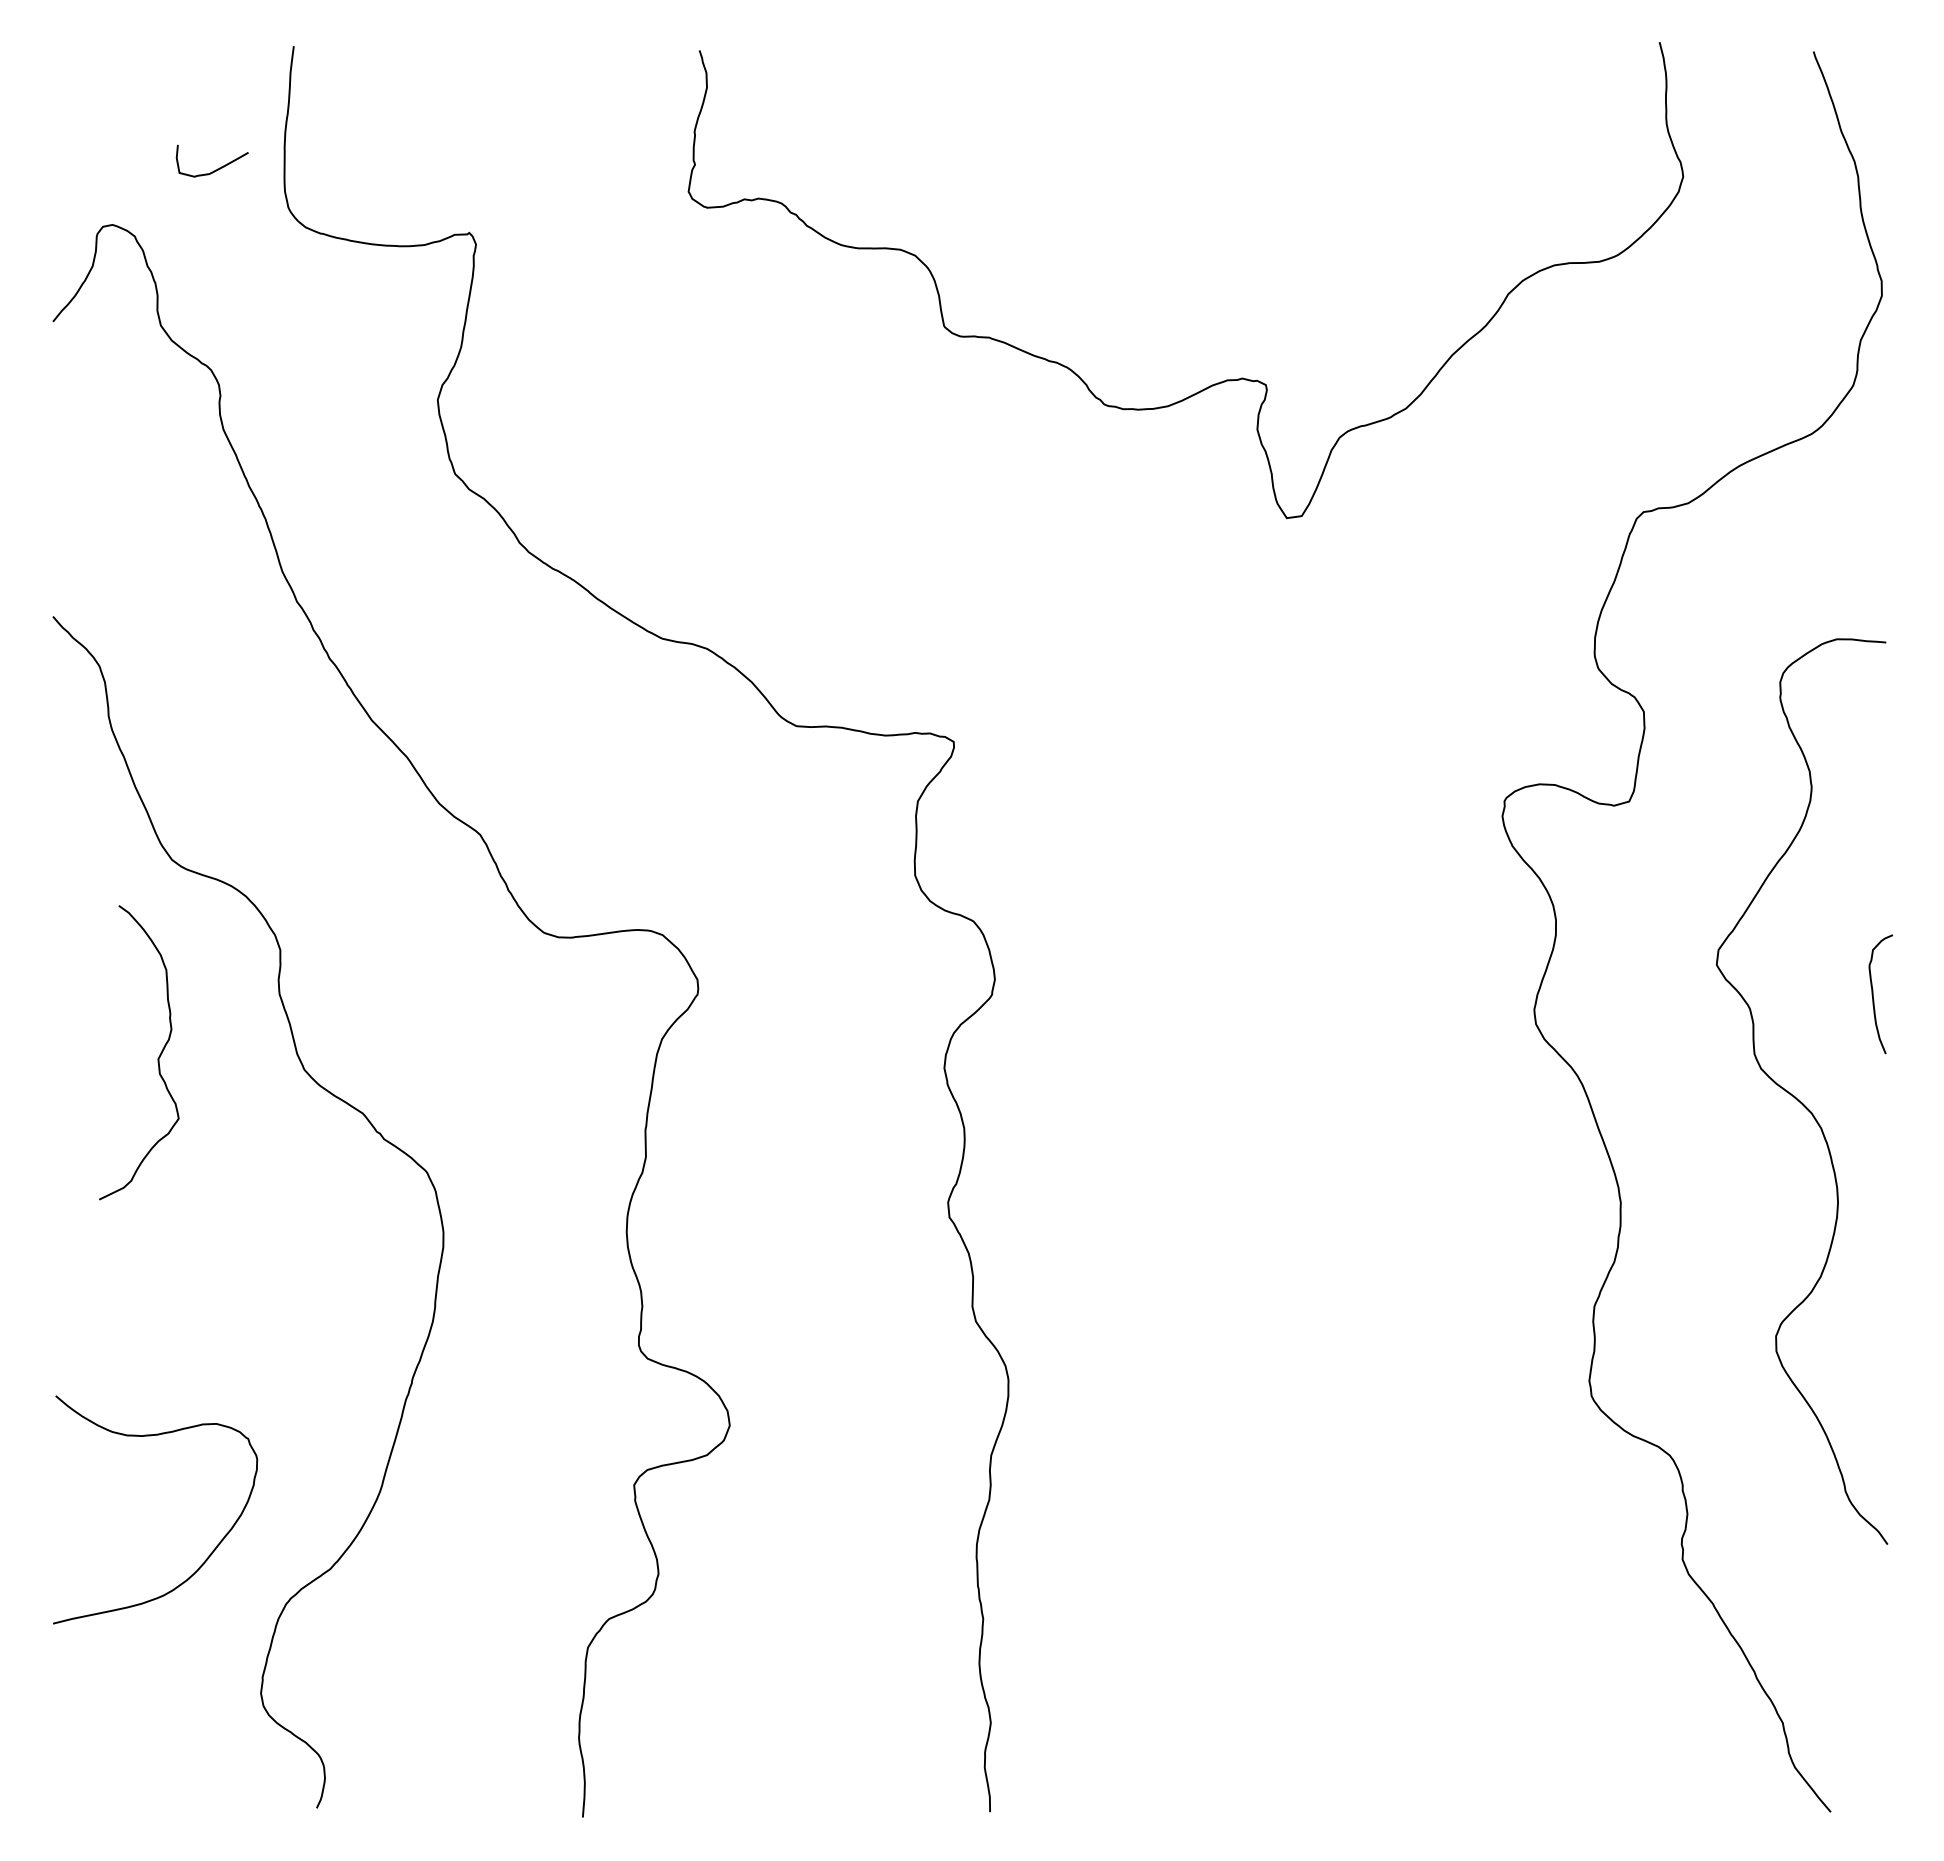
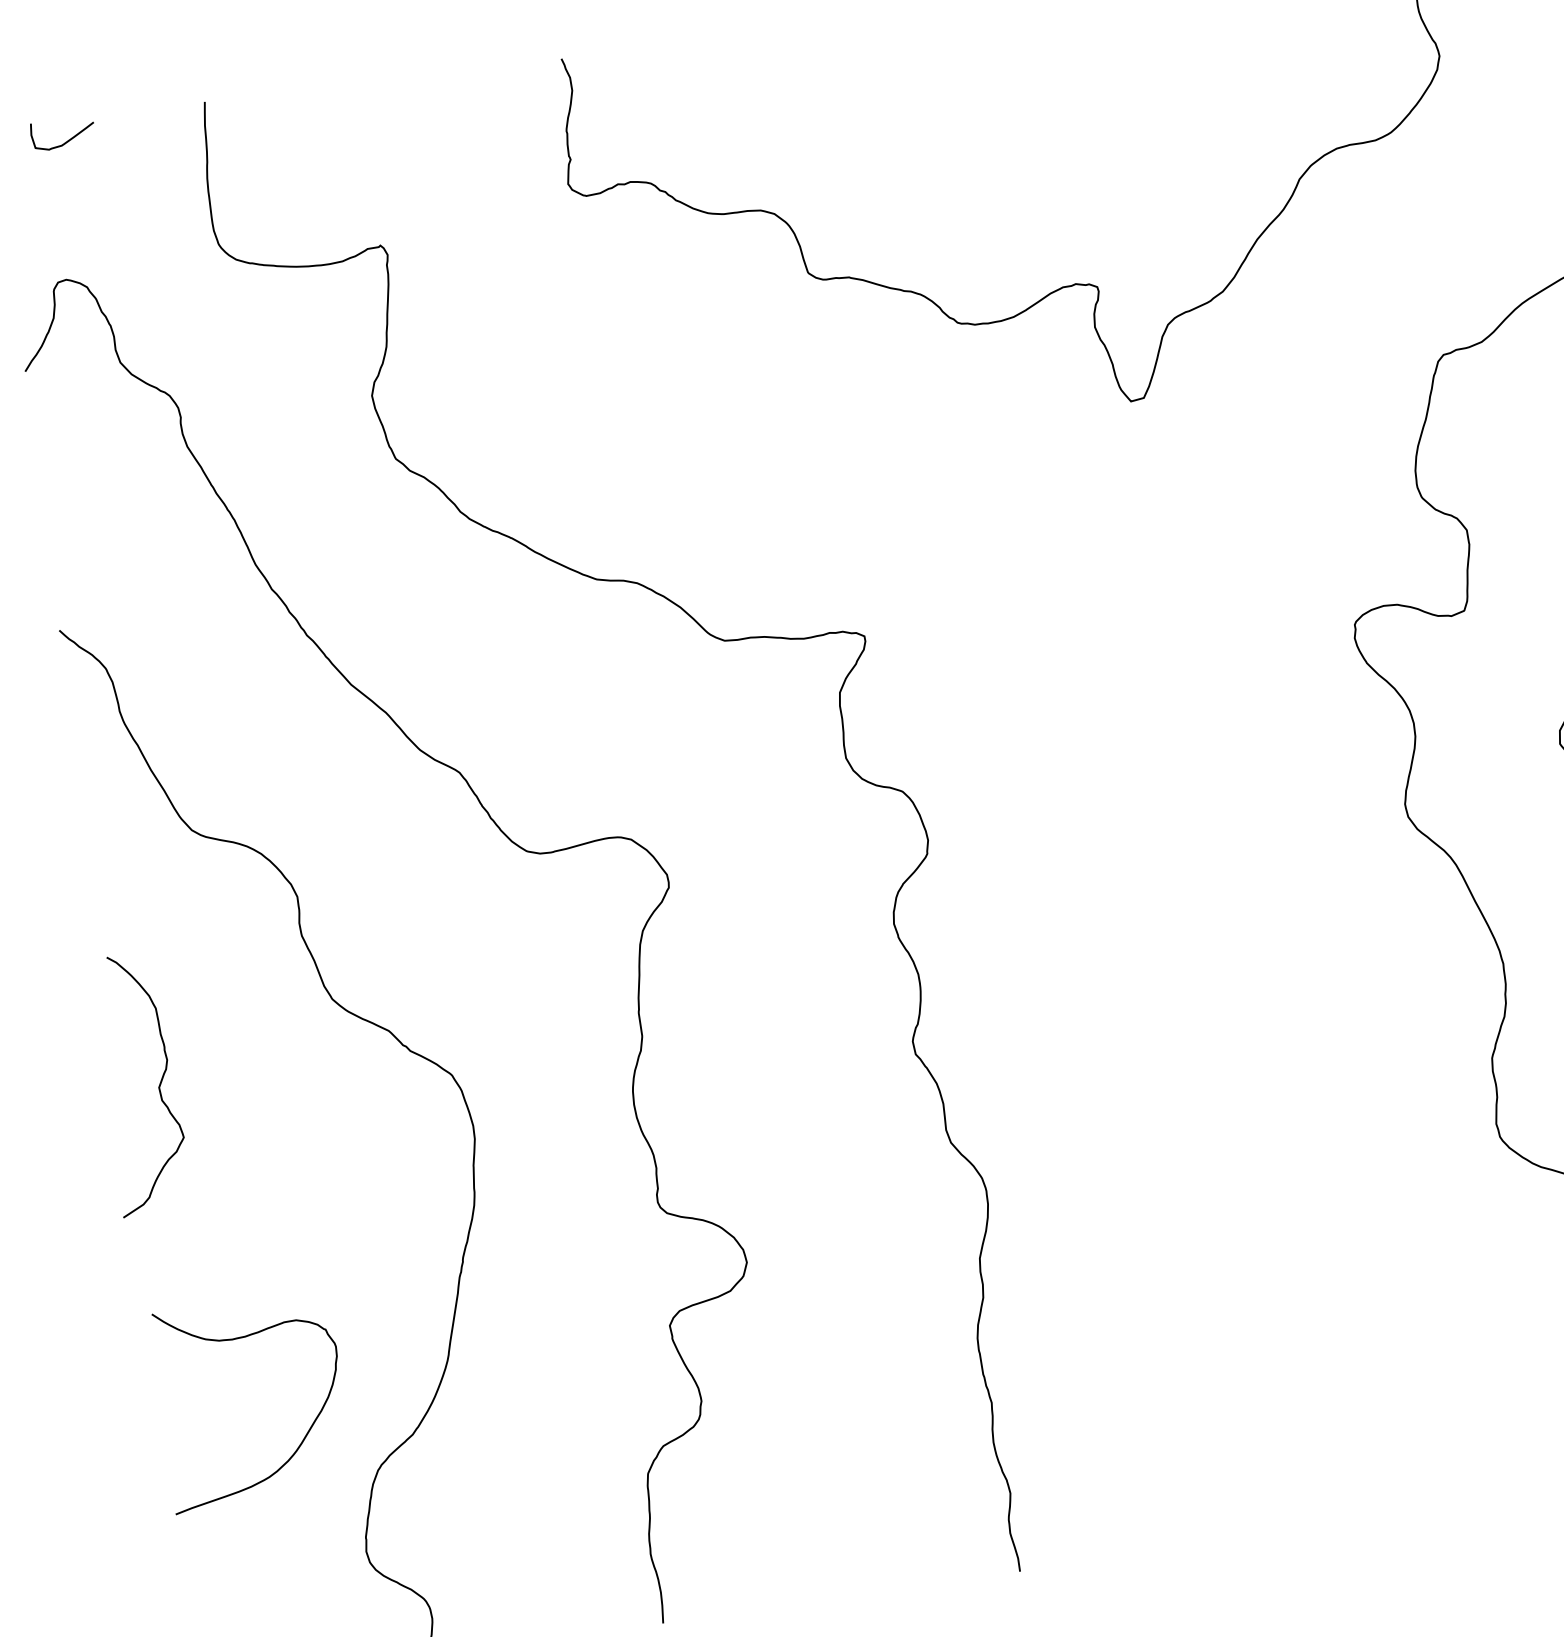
curve: (215, 169) -> (66, 140), moved
curve: (157, 1058) -> (158, 1087), moved

